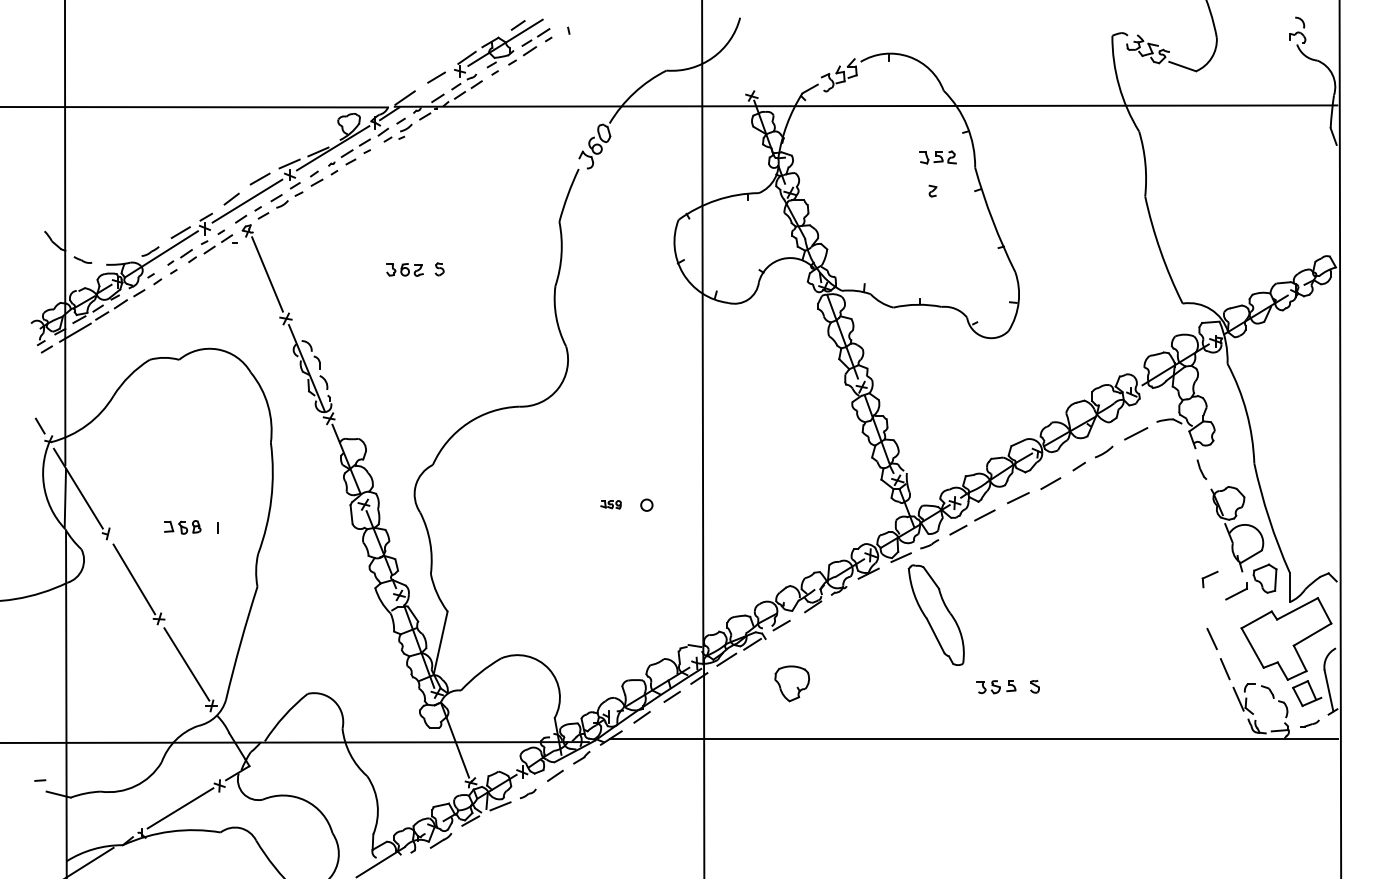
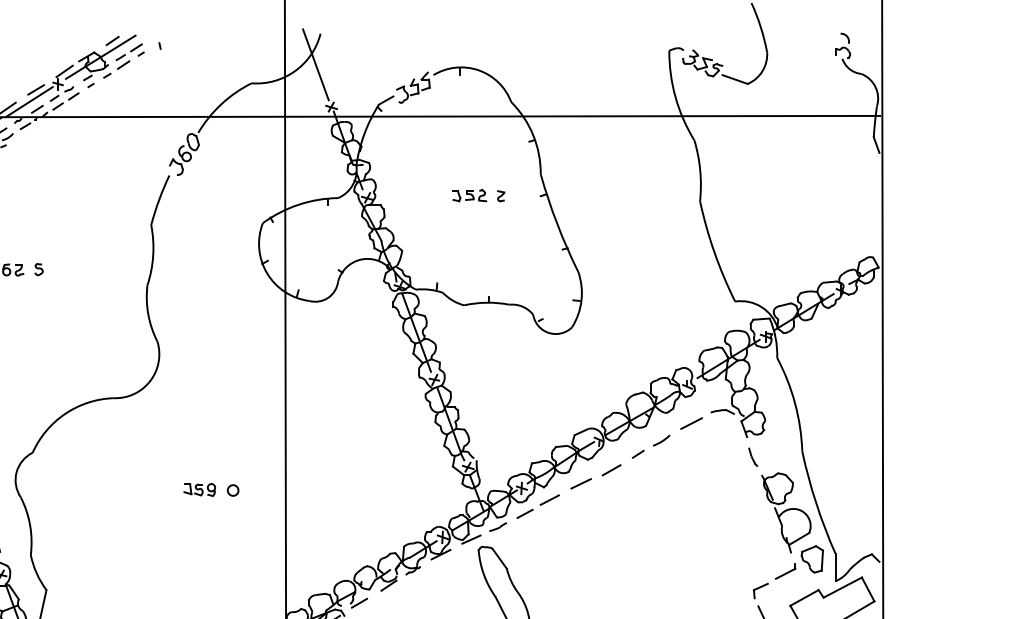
line: (734, 50) -> (315, 64), added
line: (429, 90) -> (29, 101), added
part: (937, 157) -> (468, 195), moved
part: (610, 504) -> (199, 489), size x1.67
part: (1209, 579) -> (760, 591), moved

